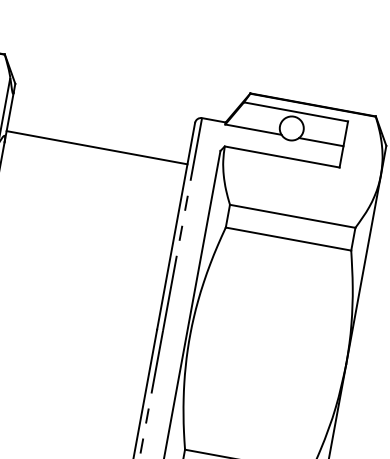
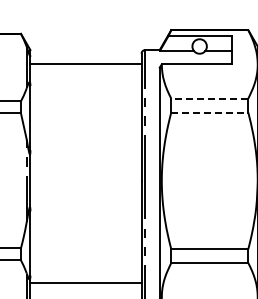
line: (96, 148) -> (85, 64), moved
line: (292, 216) -> (209, 98), solid -> dashed
line: (288, 238) -> (209, 112), solid -> dashed

